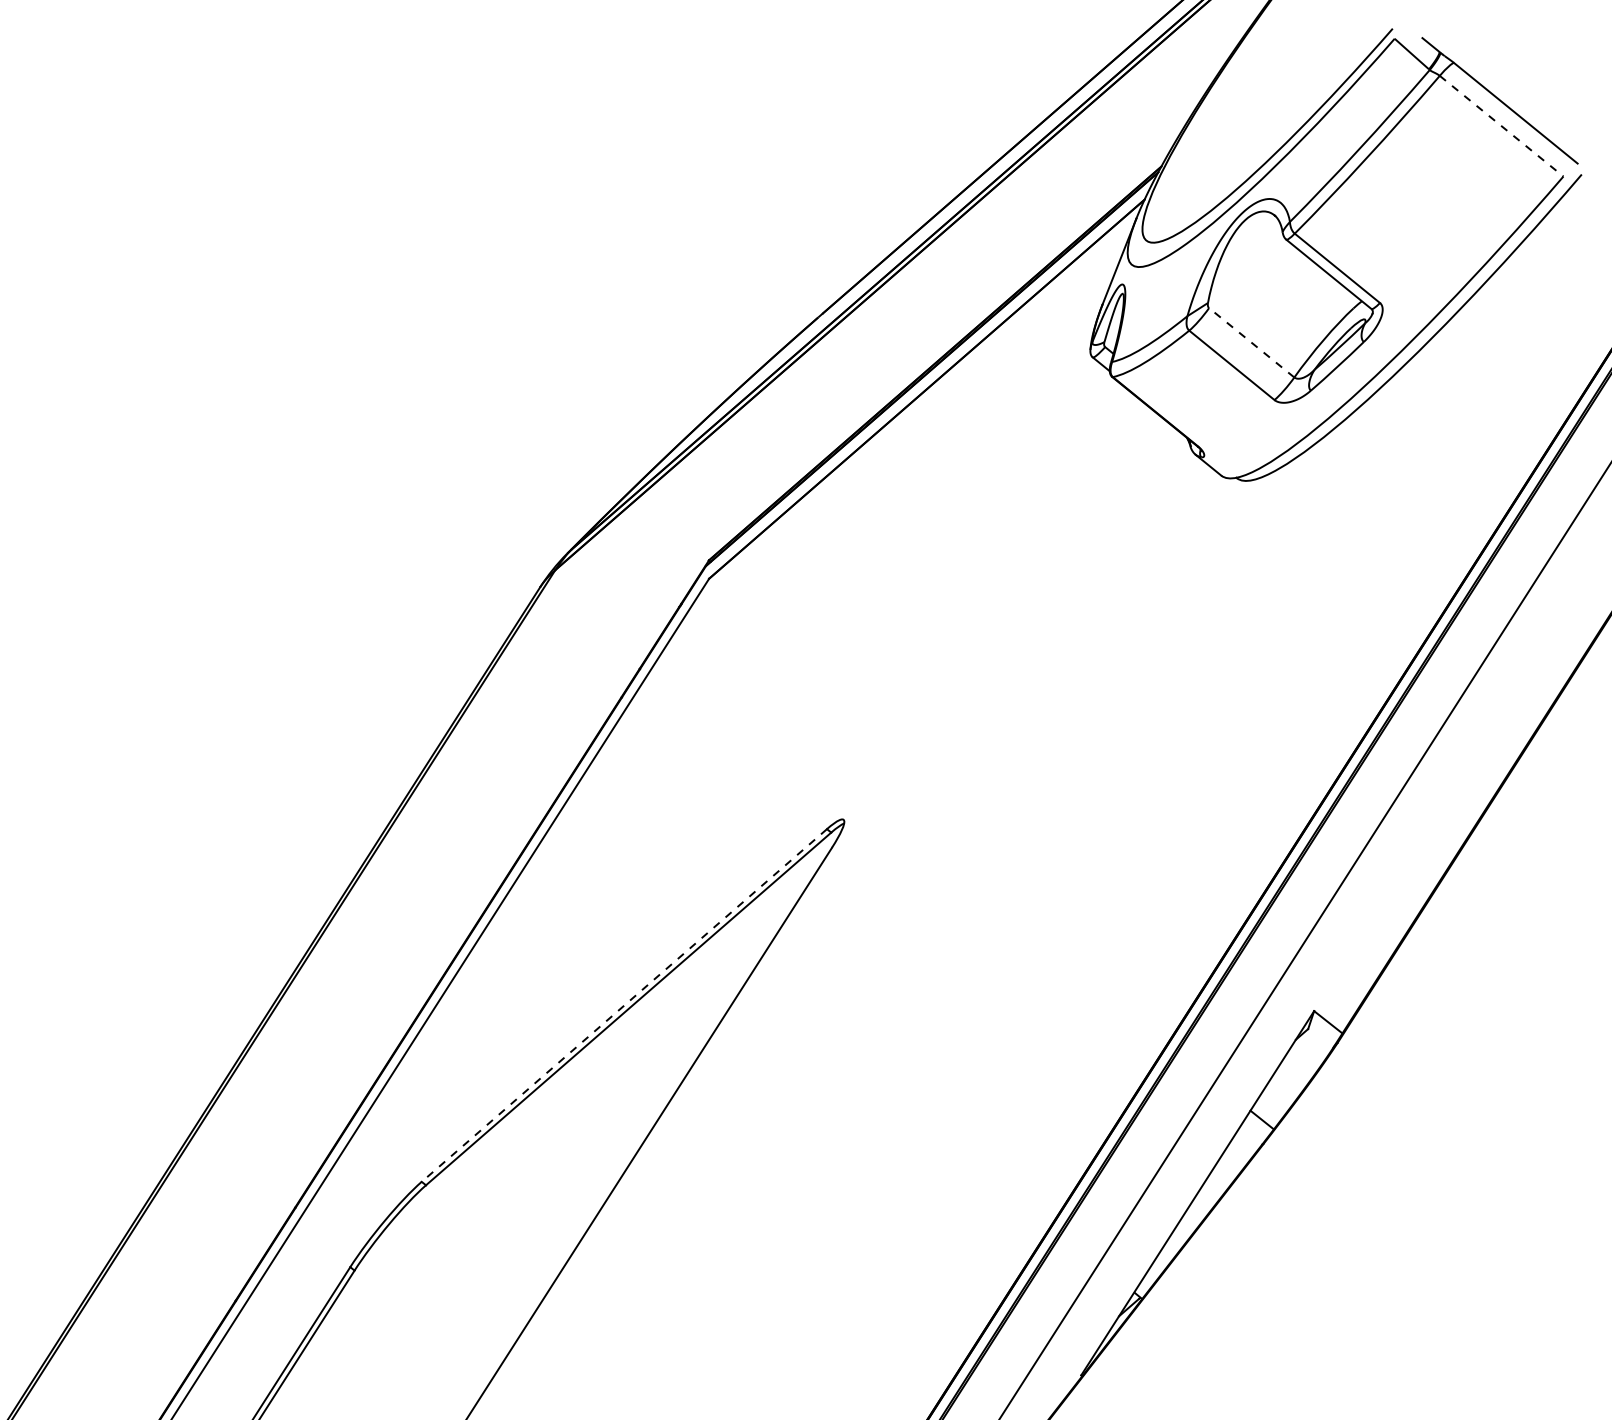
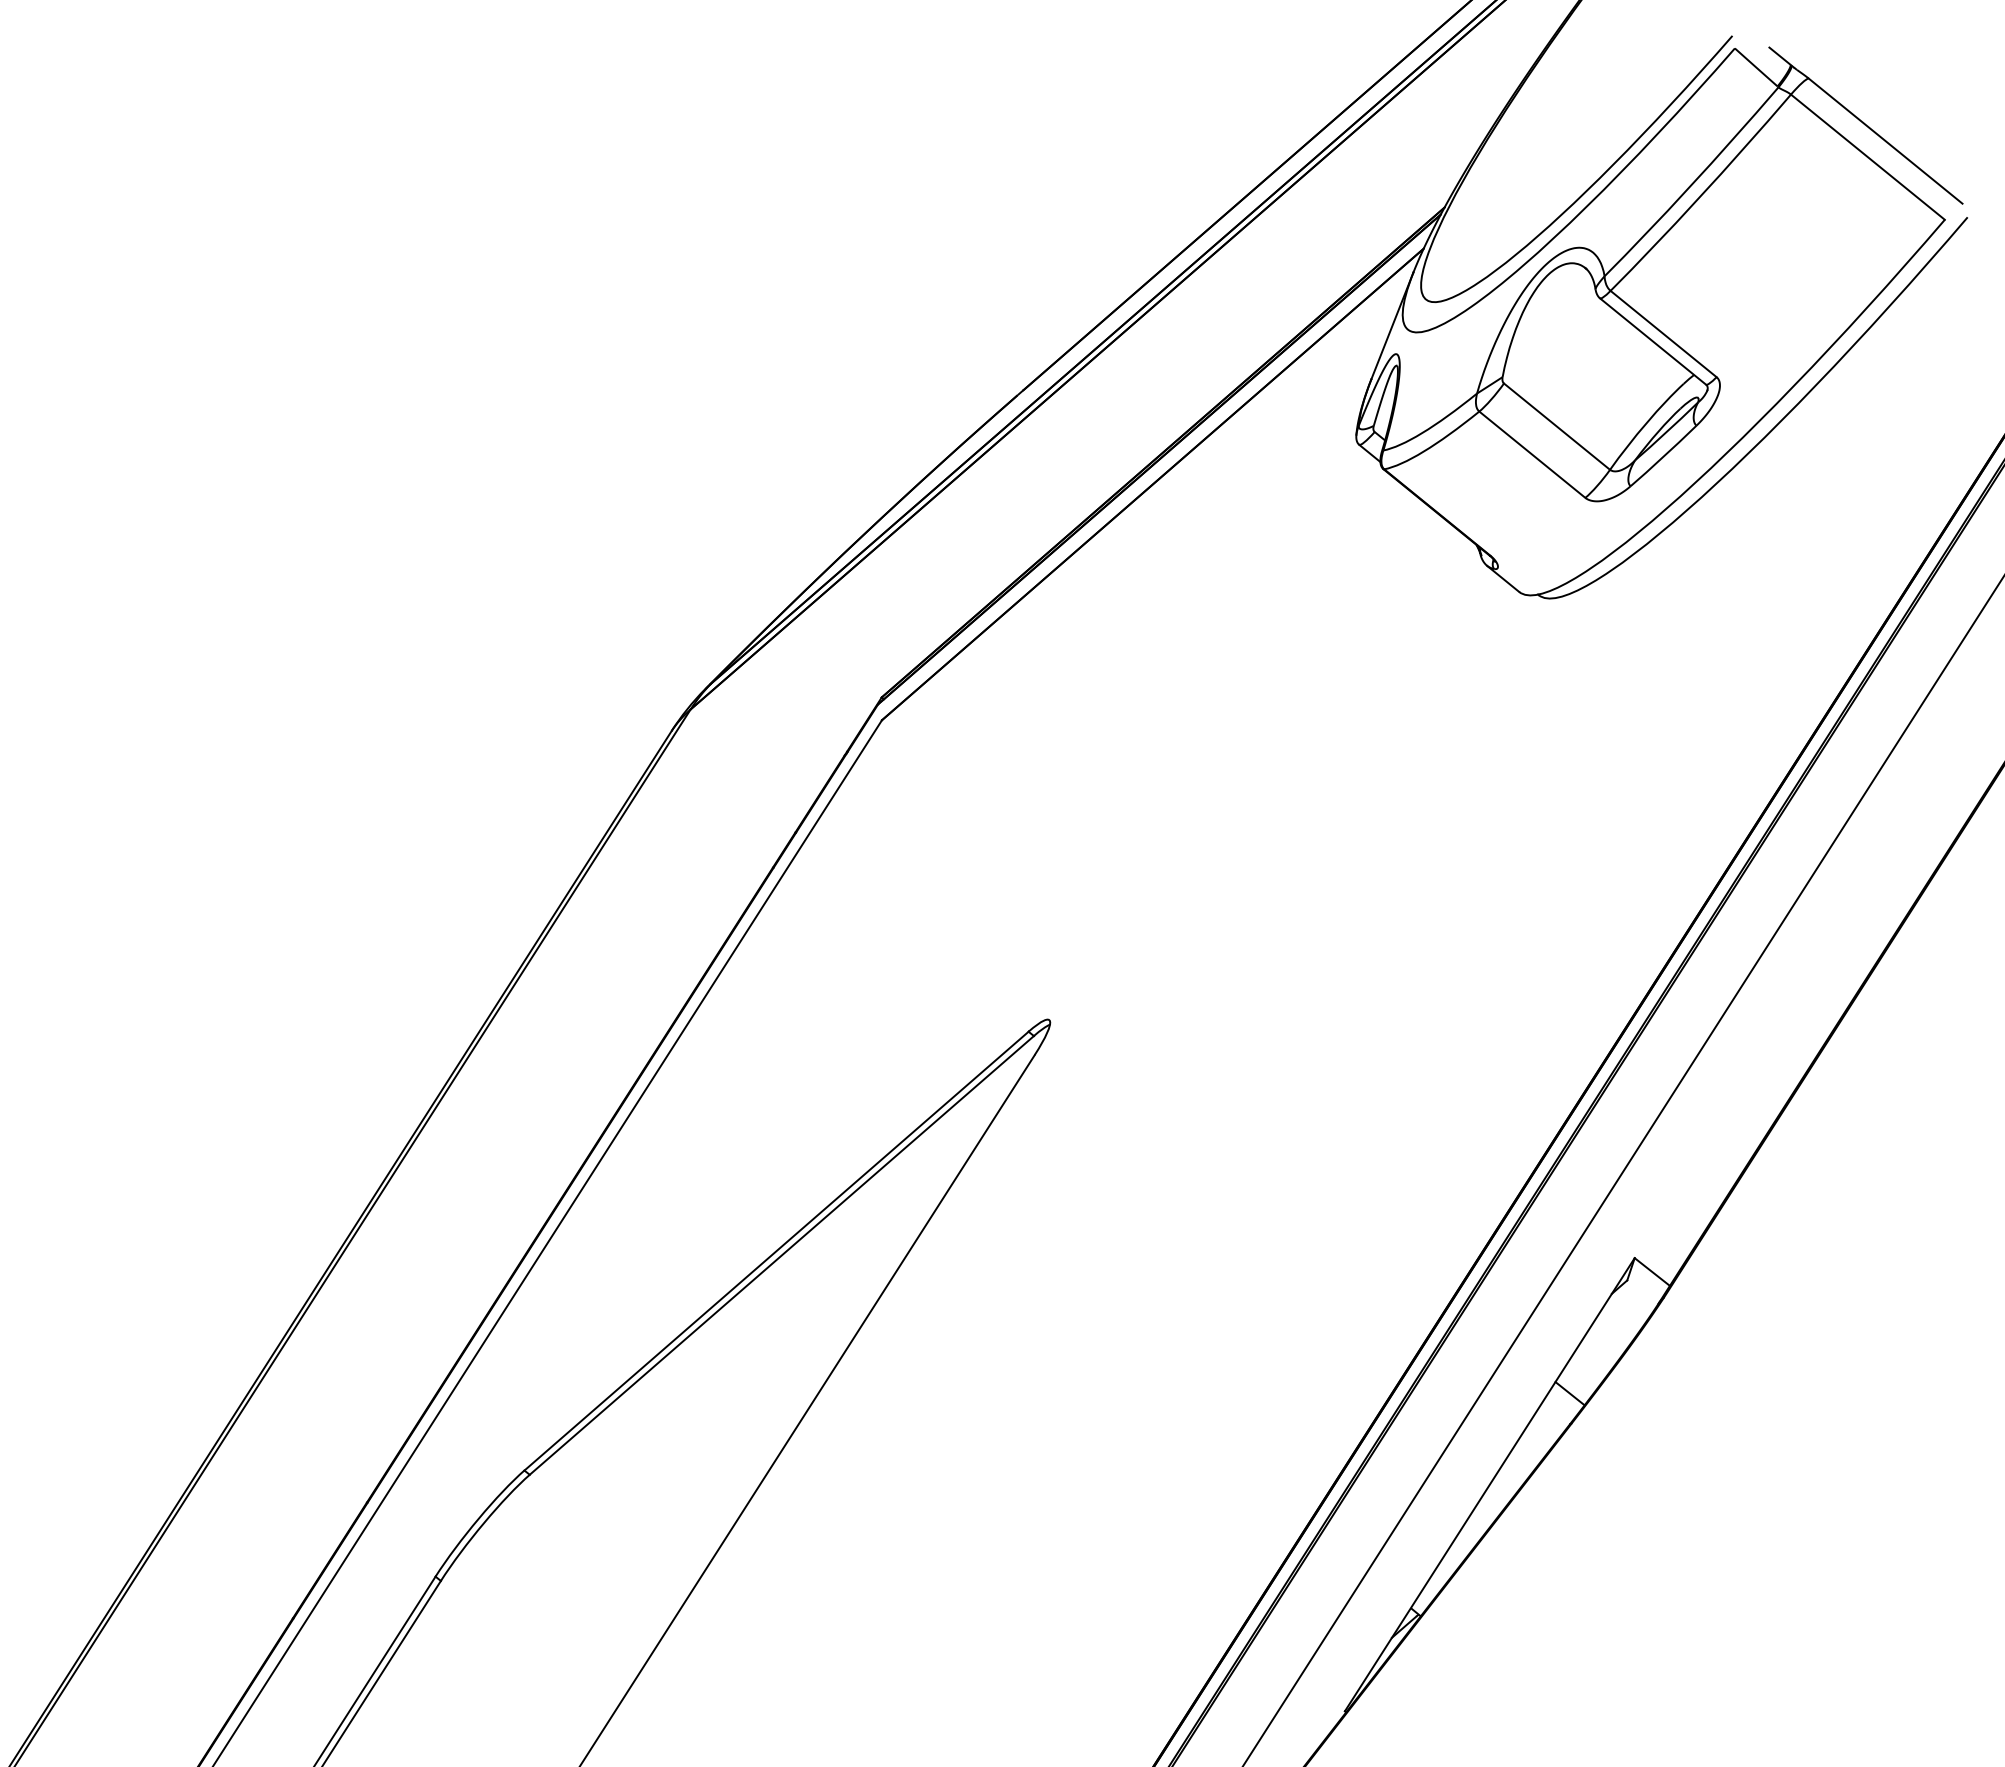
line: (1502, 126) -> (1868, 157), dashed -> solid
line: (1251, 342) -> (1556, 426), dashed -> solid
line: (624, 1005) -> (776, 1251), dashed -> solid

